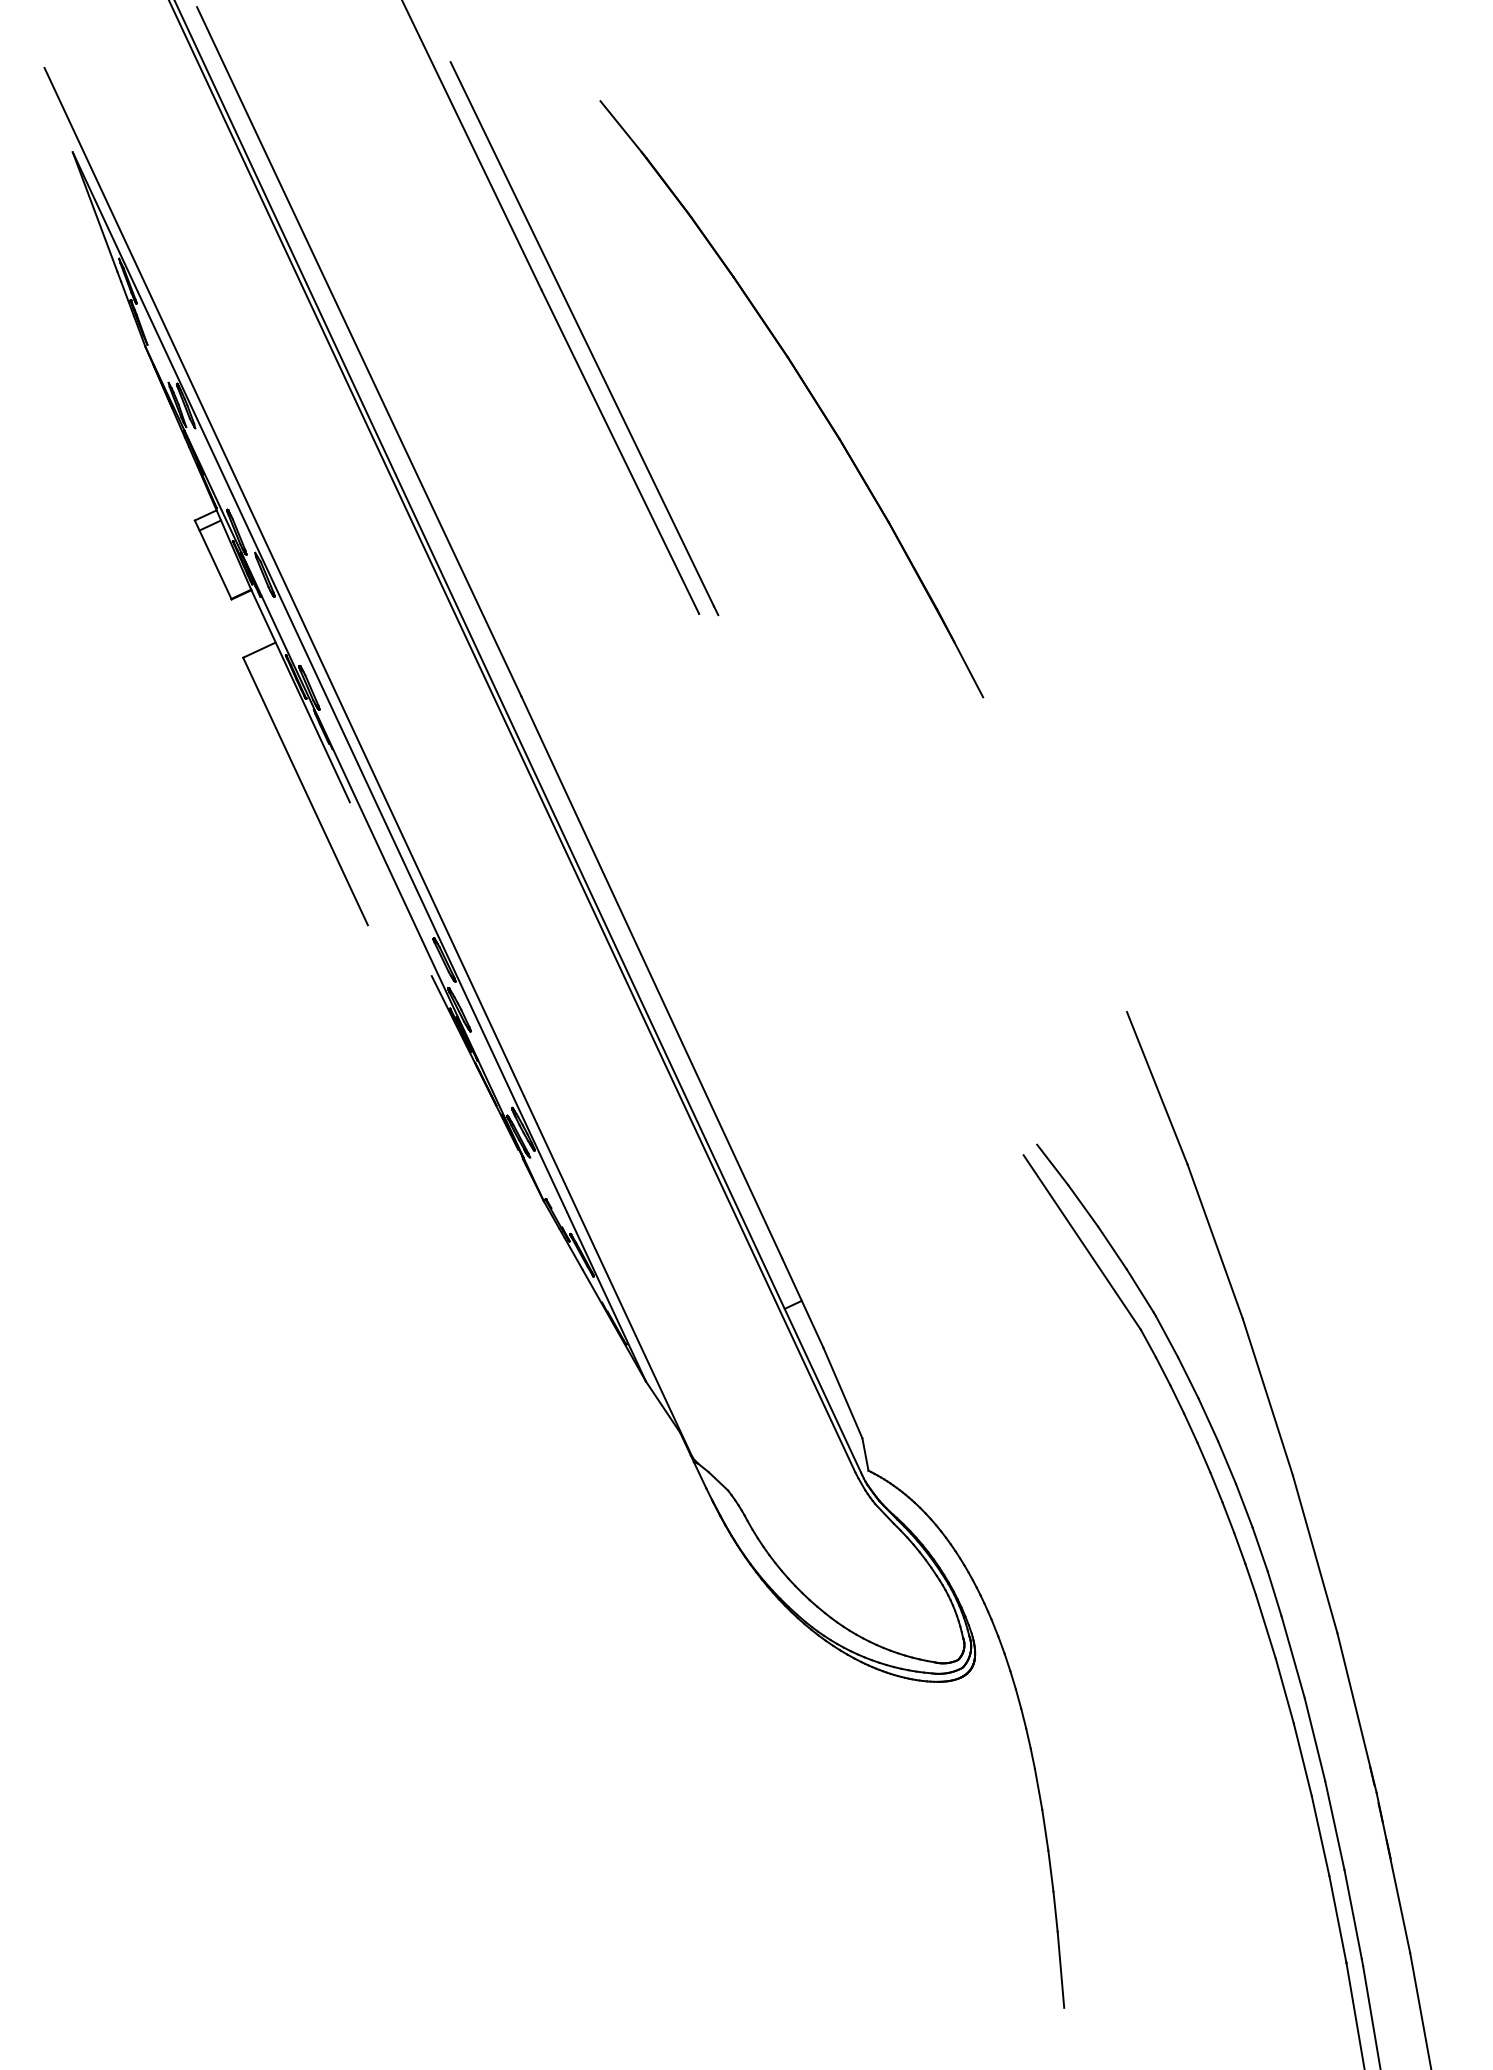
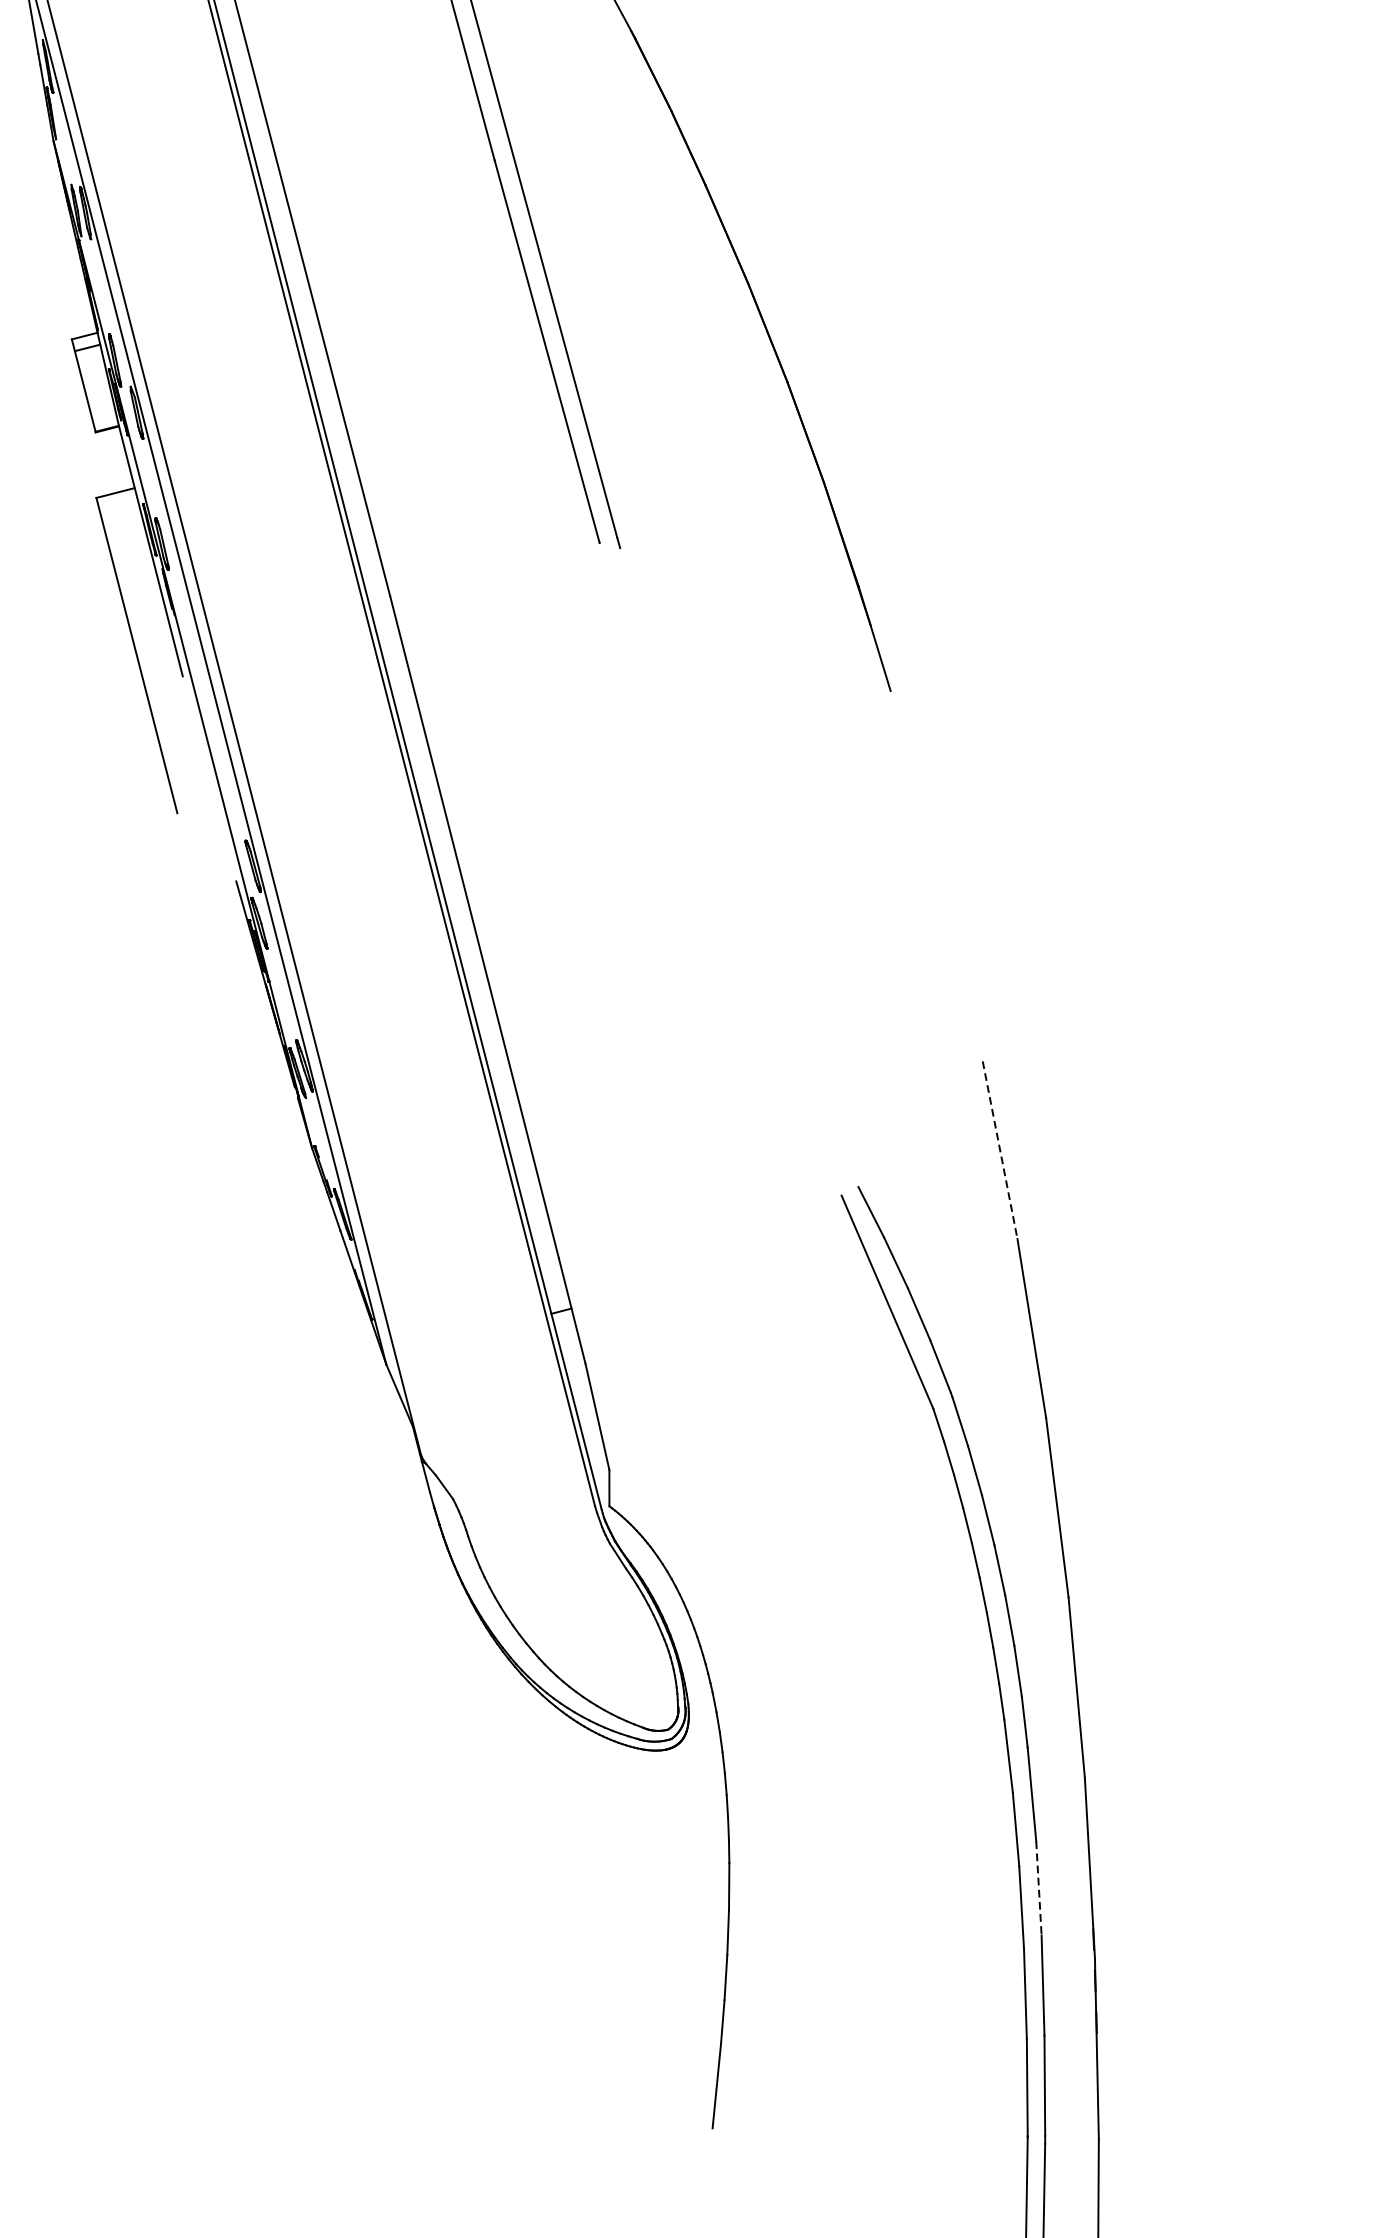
line: (1157, 1088) -> (1000, 1150), solid -> dashed
line: (1314, 1739) -> (1038, 1888), solid -> dashed

